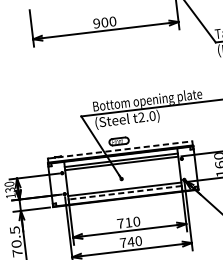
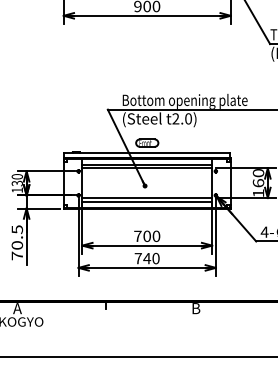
line: (120, 149) -> (147, 152), dashed -> solid
line: (125, 193) -> (147, 202), dashed -> solid
text: (128, 222) -> (146, 236), 710 -> 700

